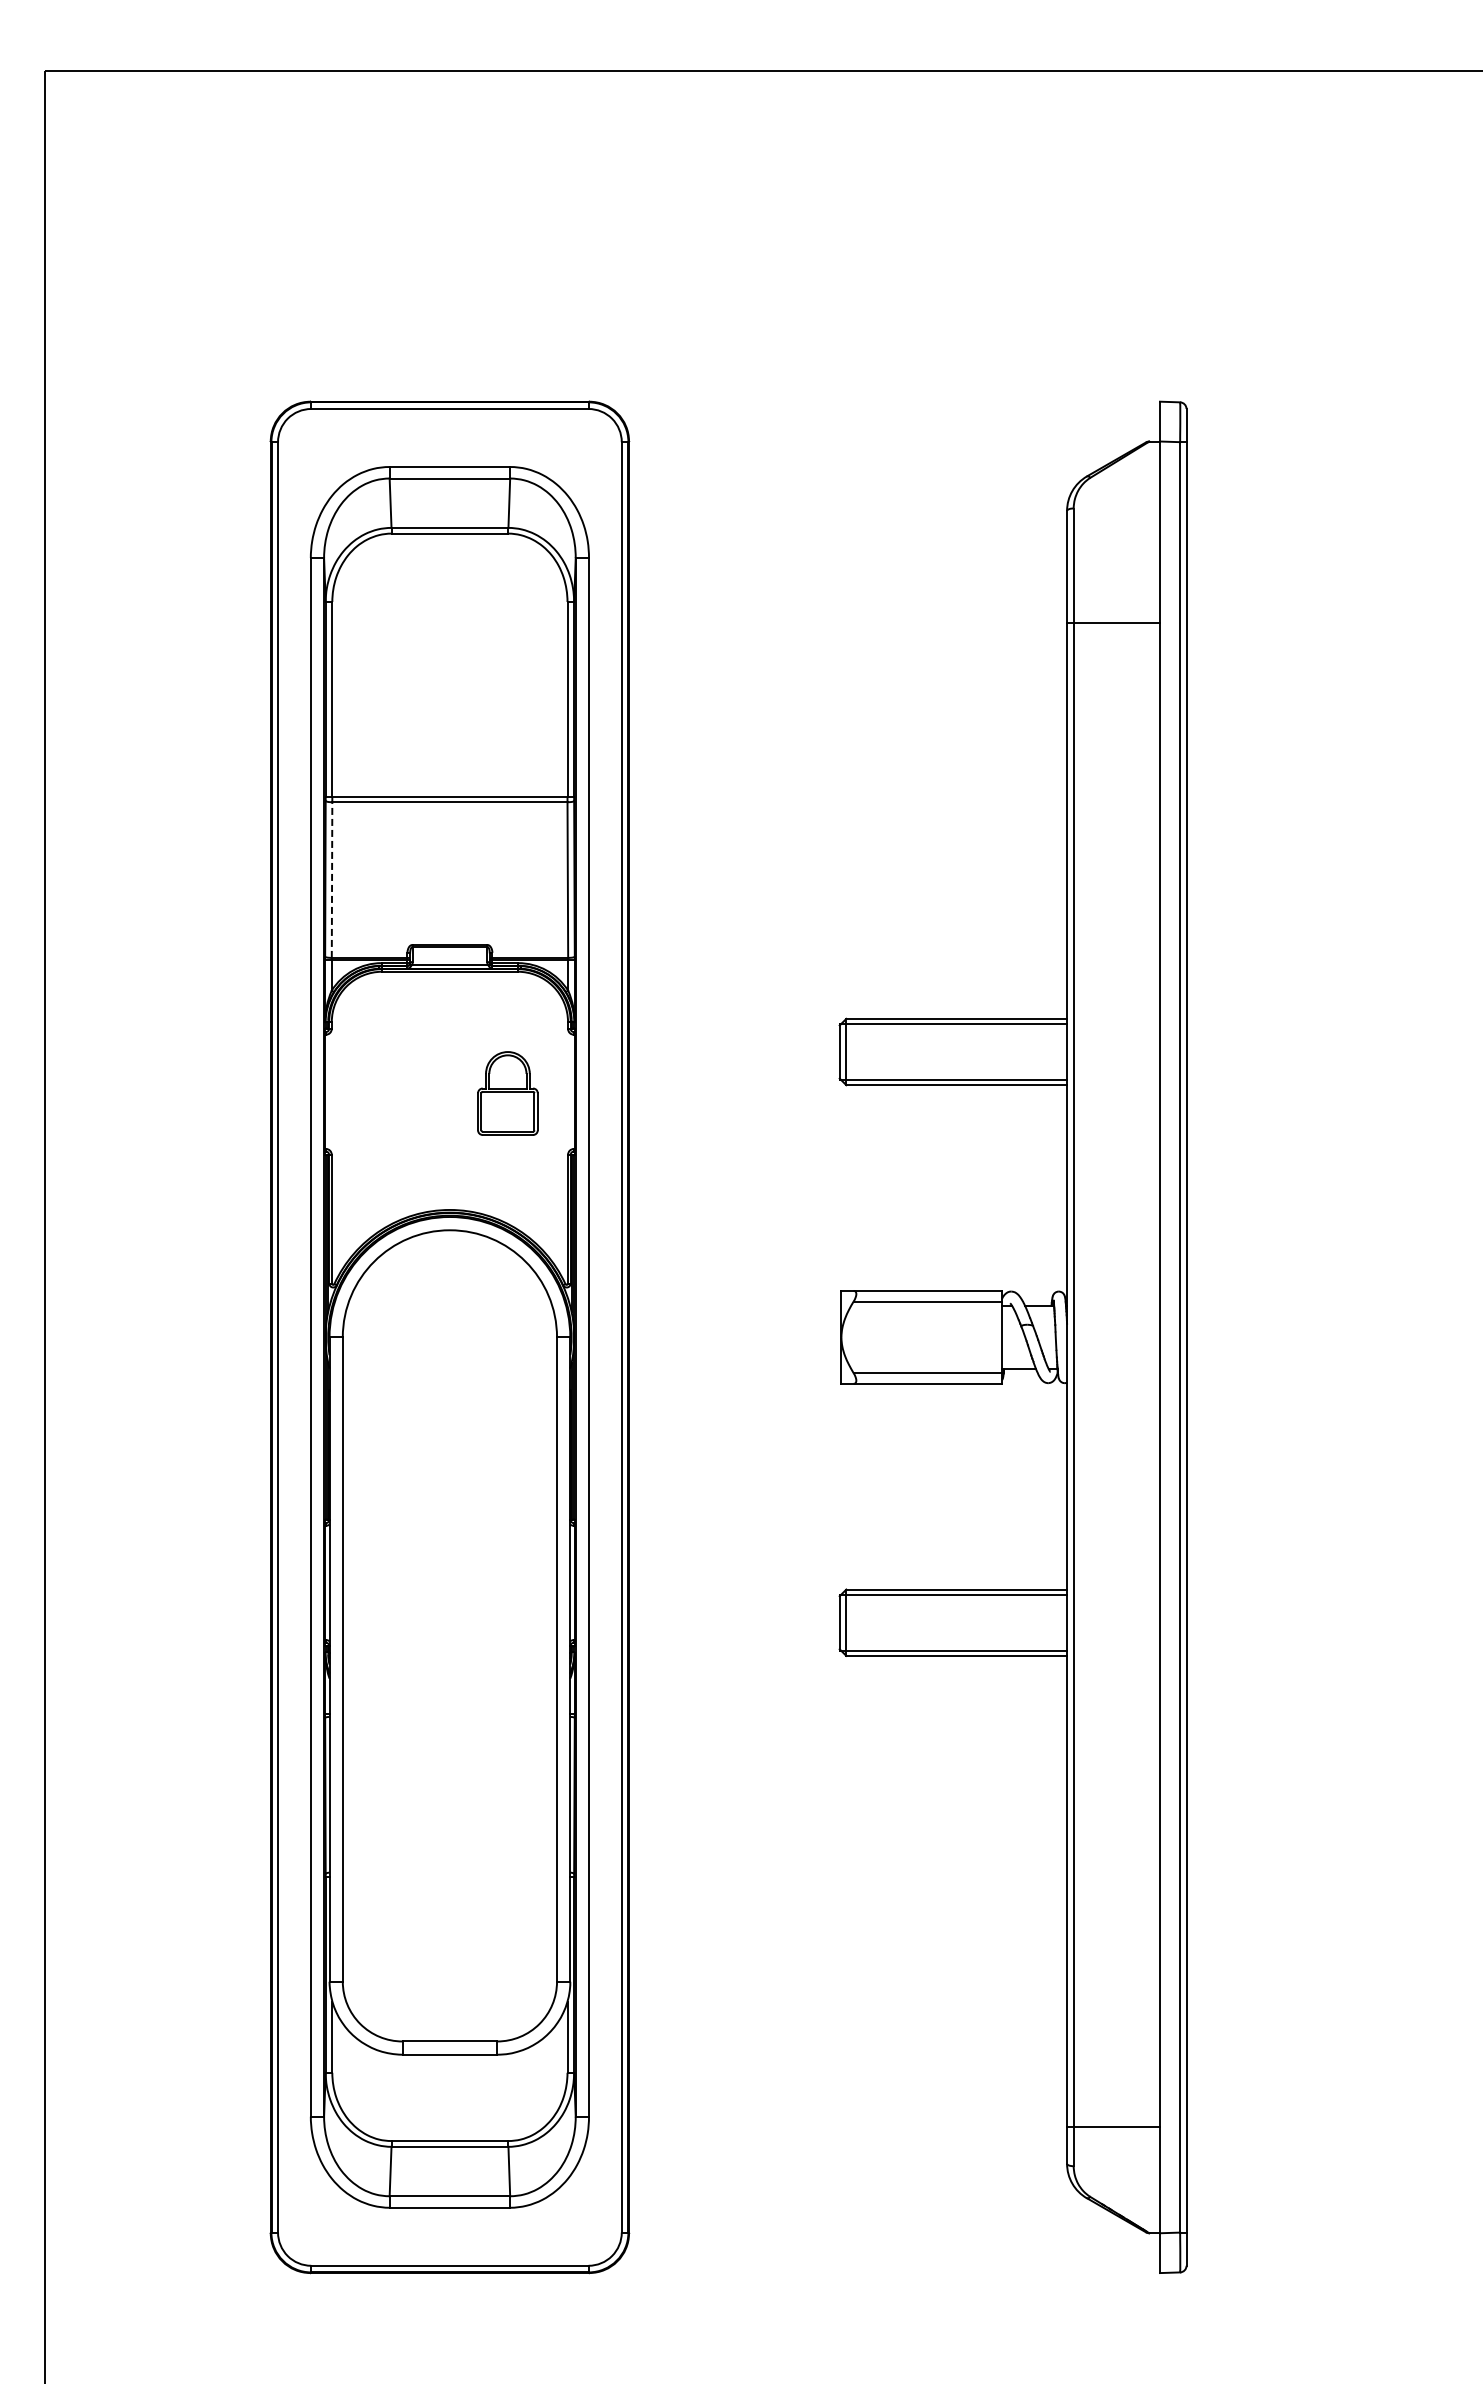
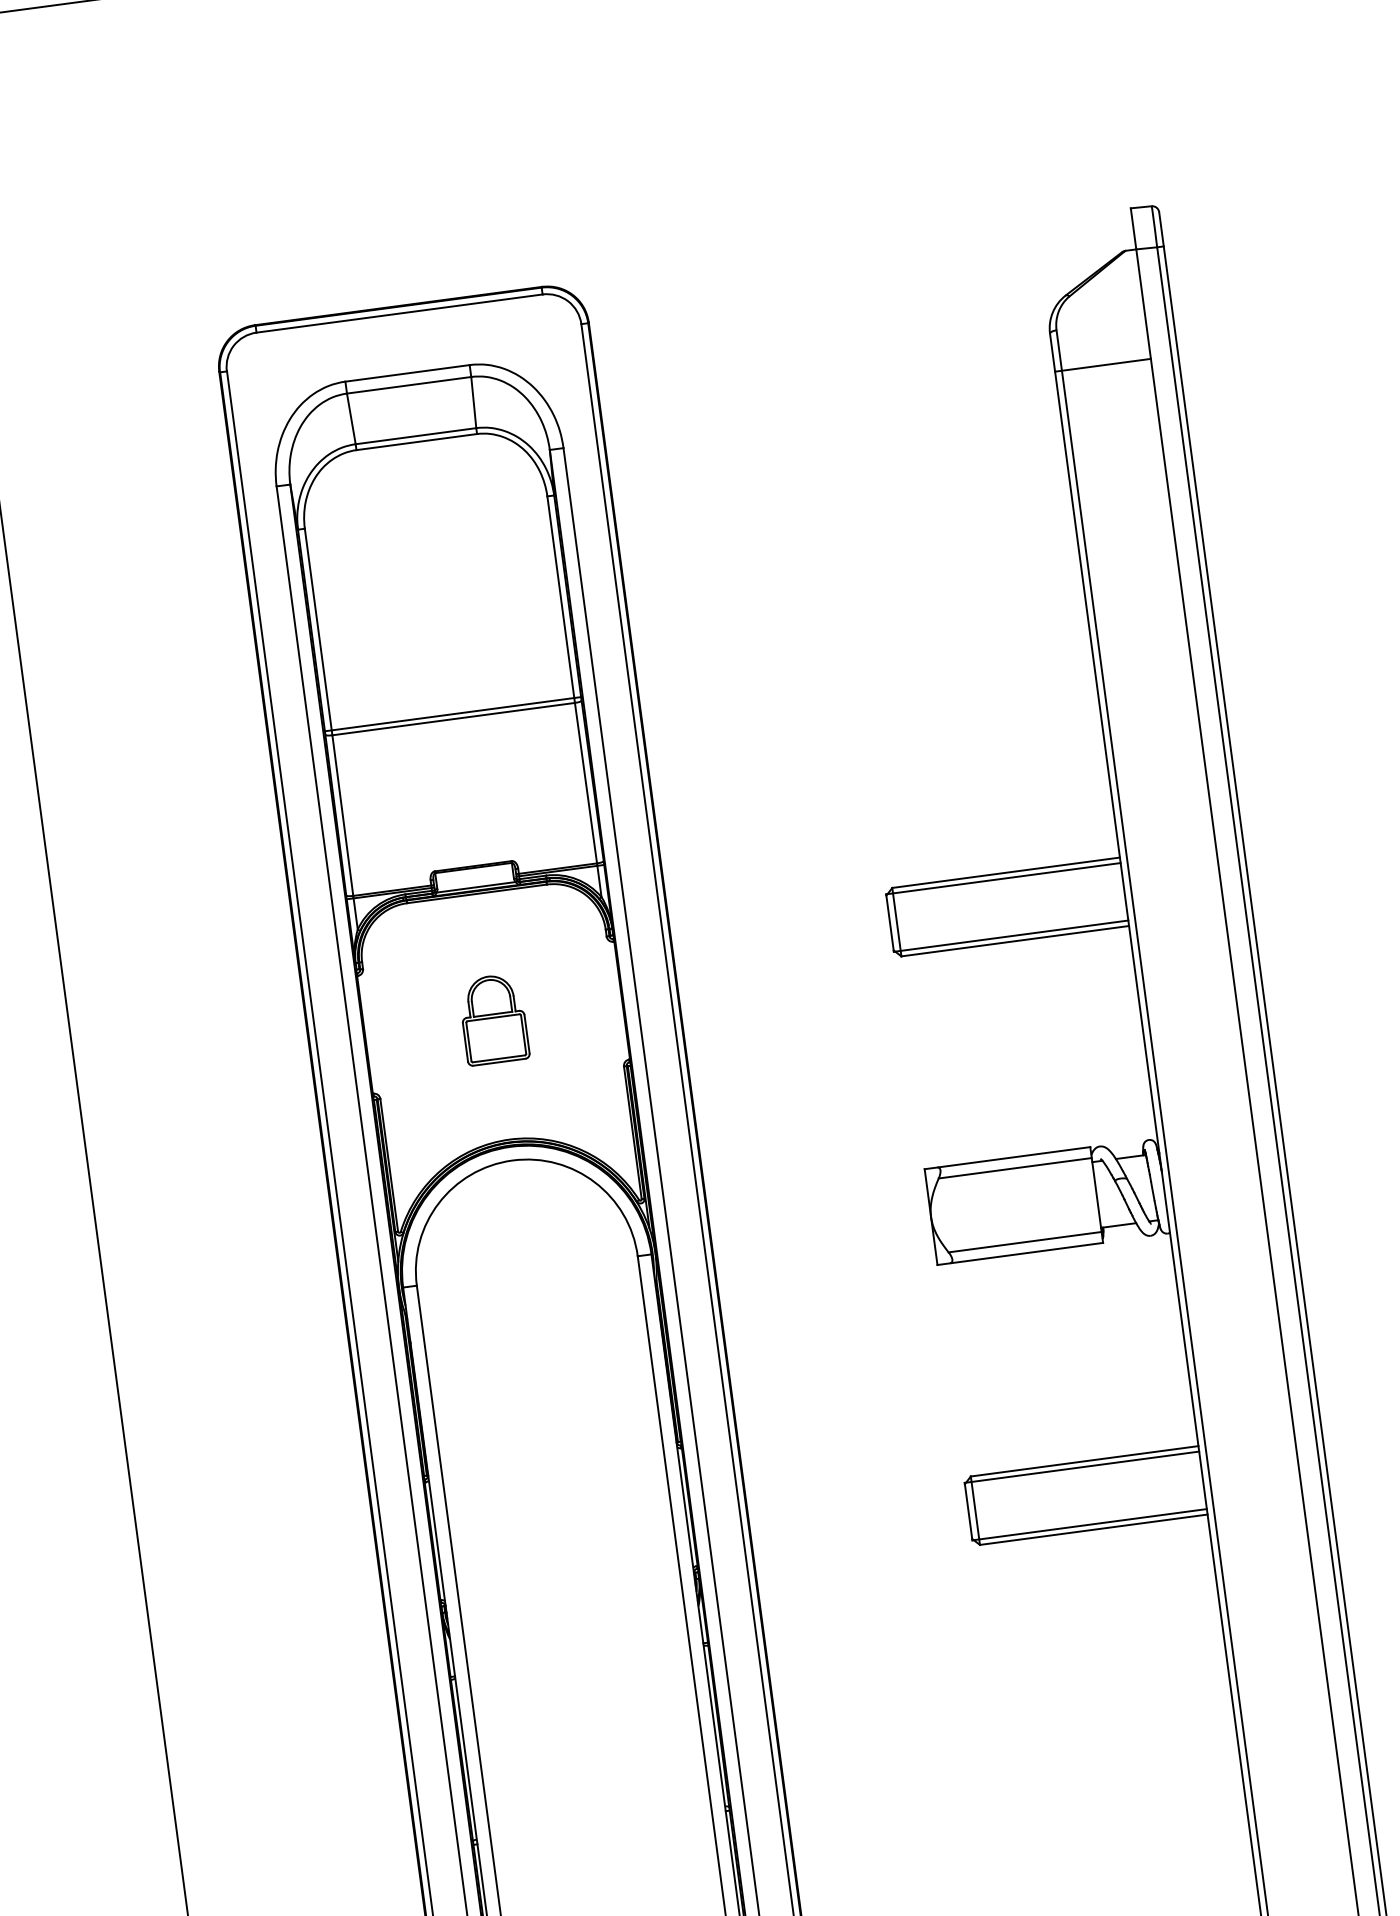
line: (1113, 622) -> (1102, 365), moved
line: (332, 880) -> (343, 815), dashed -> solid
part: (507, 1093) -> (493, 1019), moved

